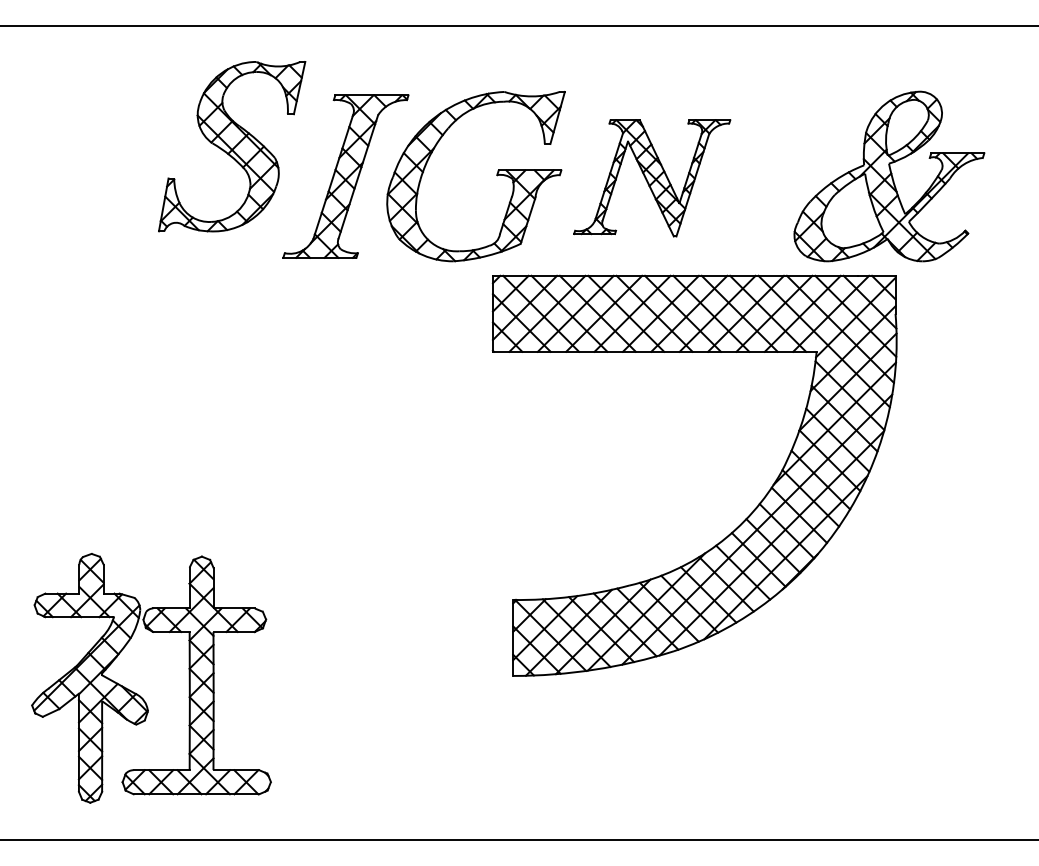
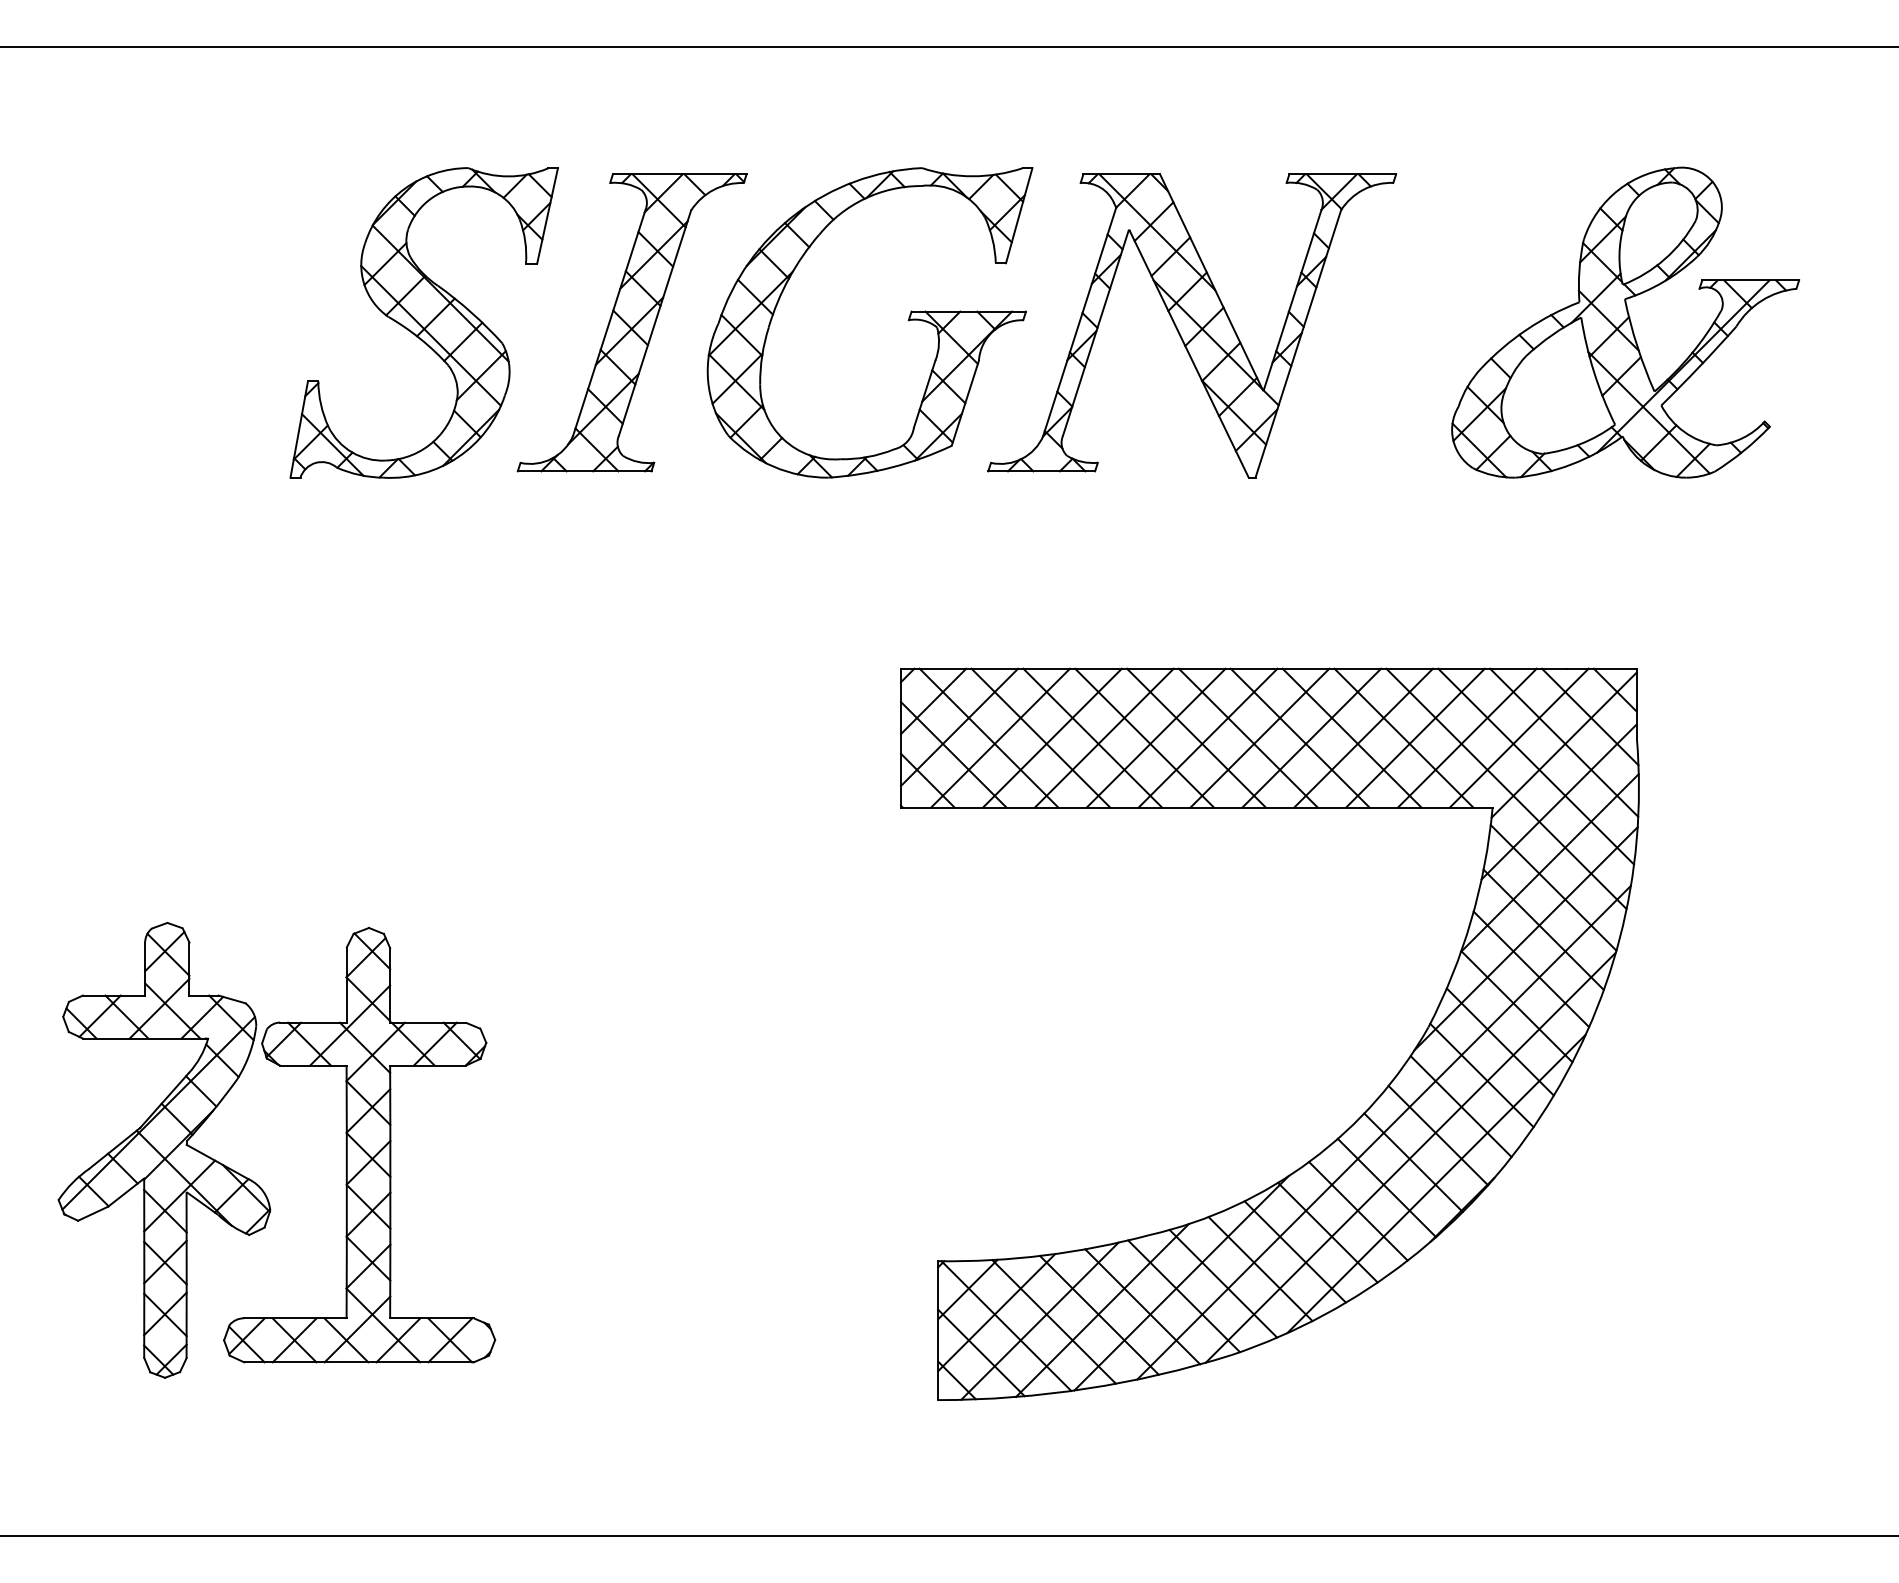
part: (232, 146) -> (424, 322), moved
part: (651, 178) -> (1190, 326), size x1.43
part: (741, 522) -> (1355, 1119), moved
part: (140, 695) -> (256, 1181), moved

